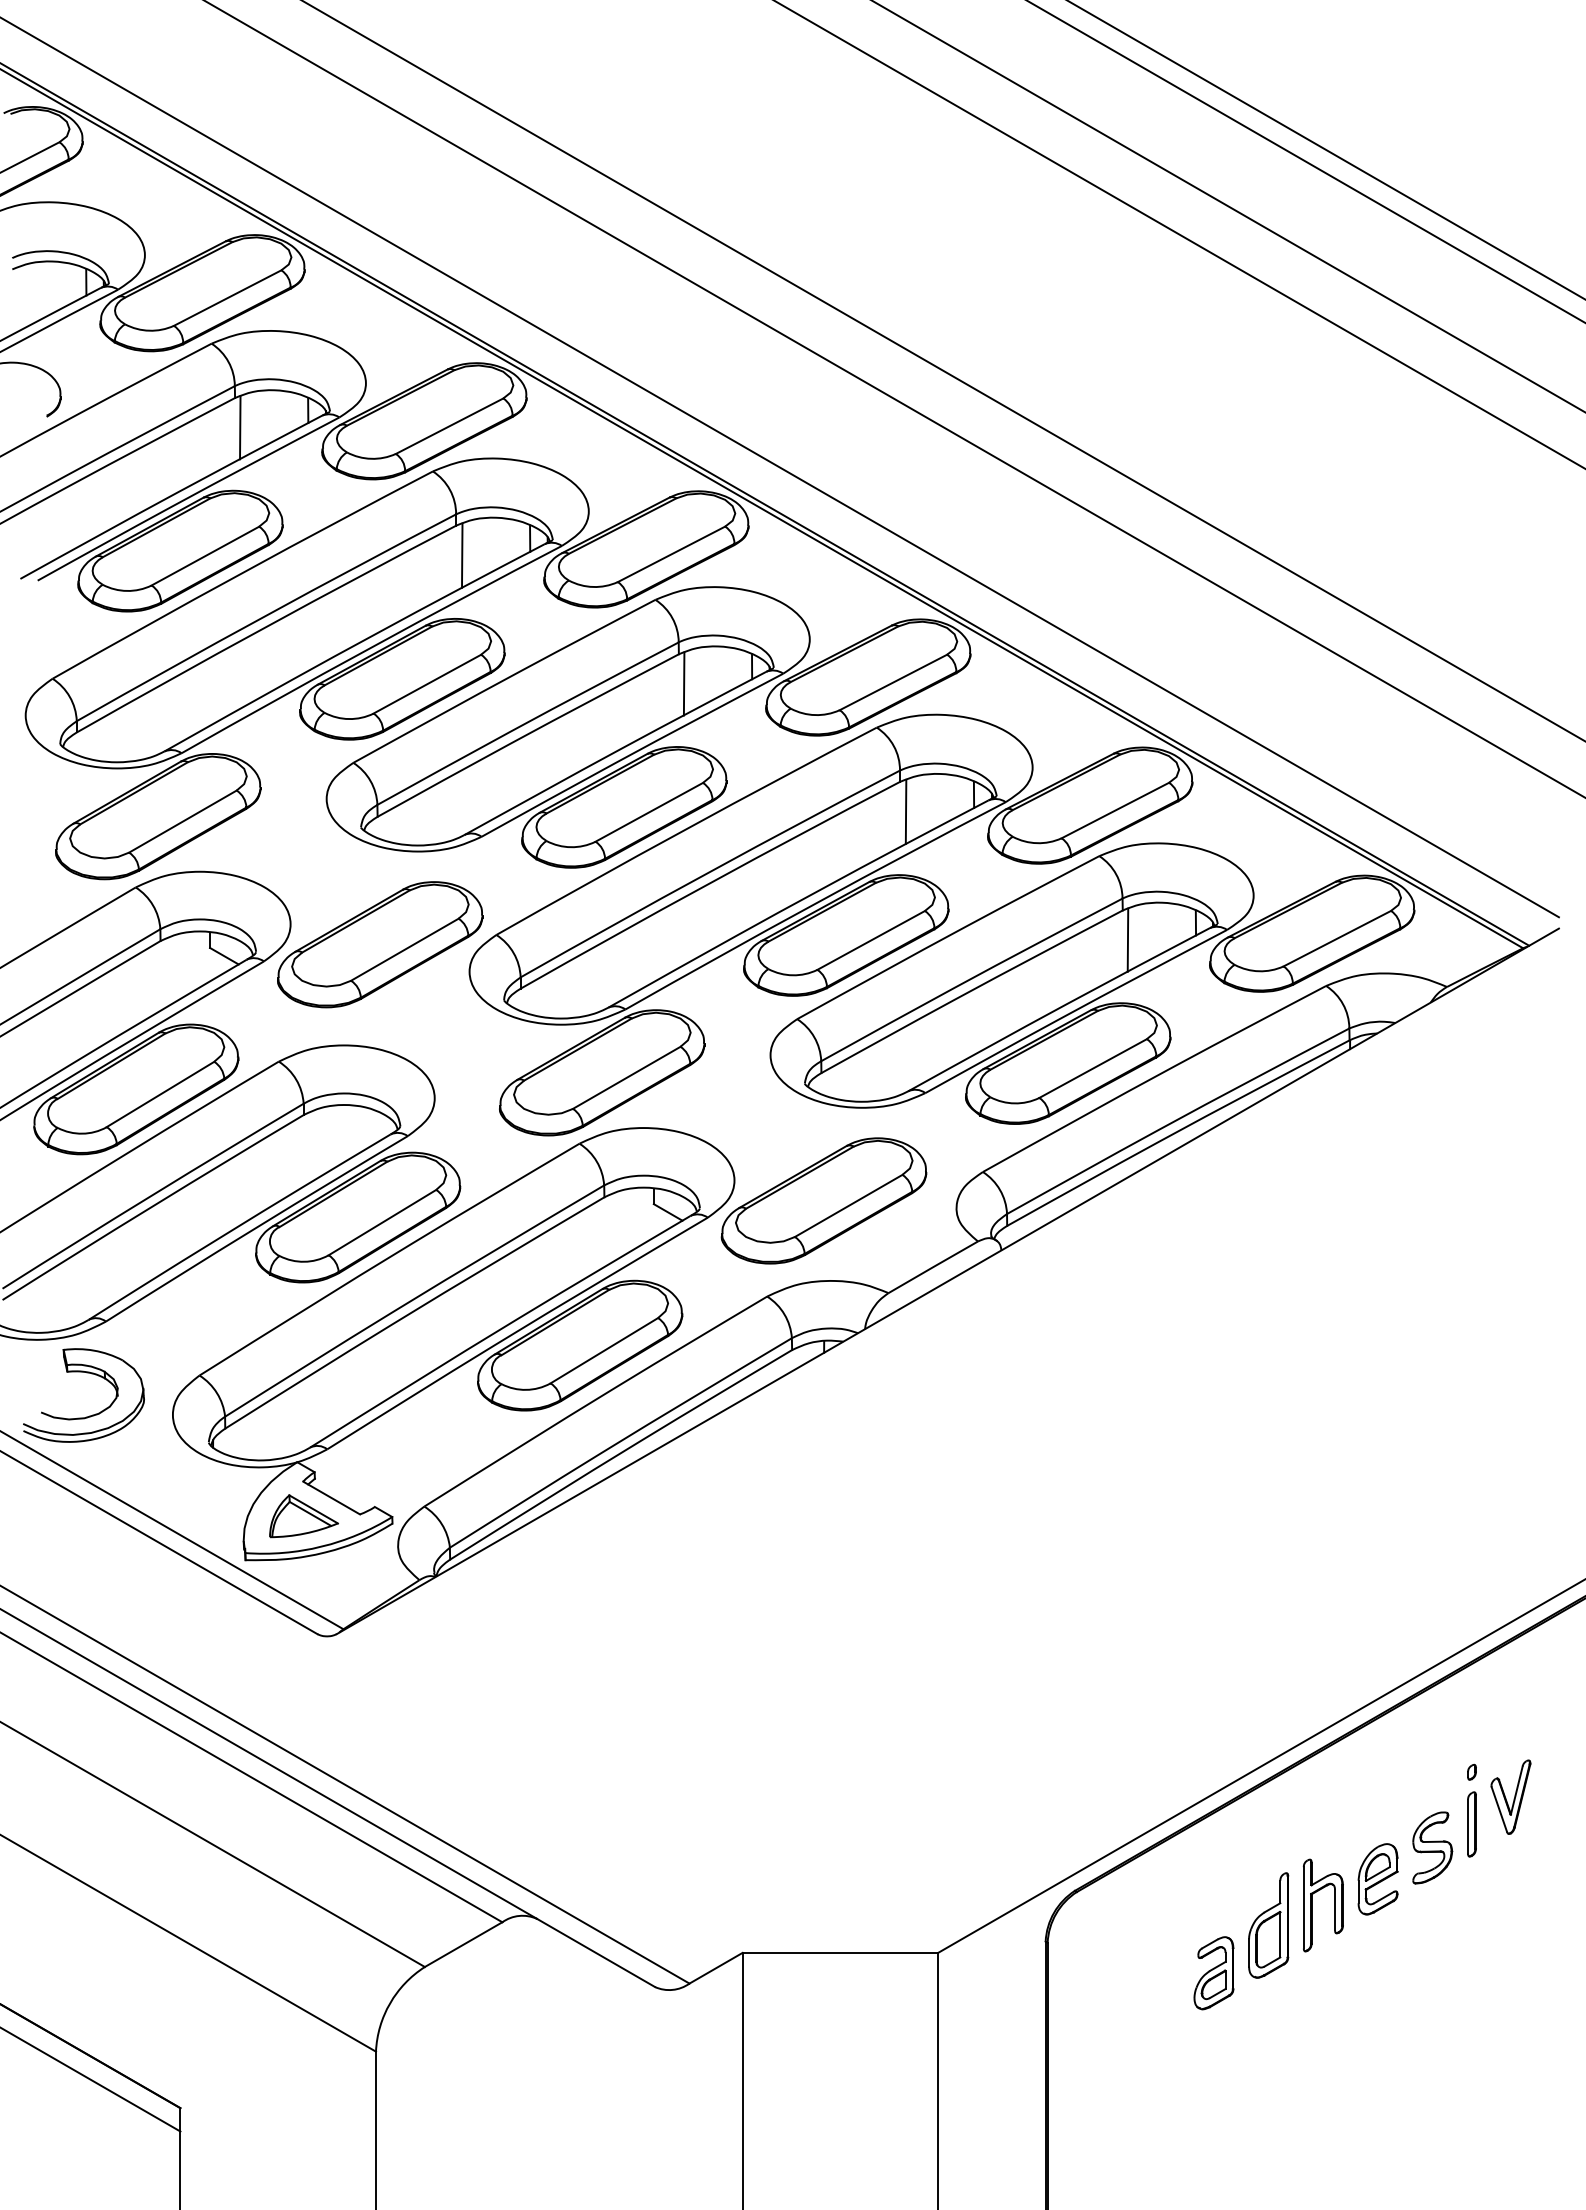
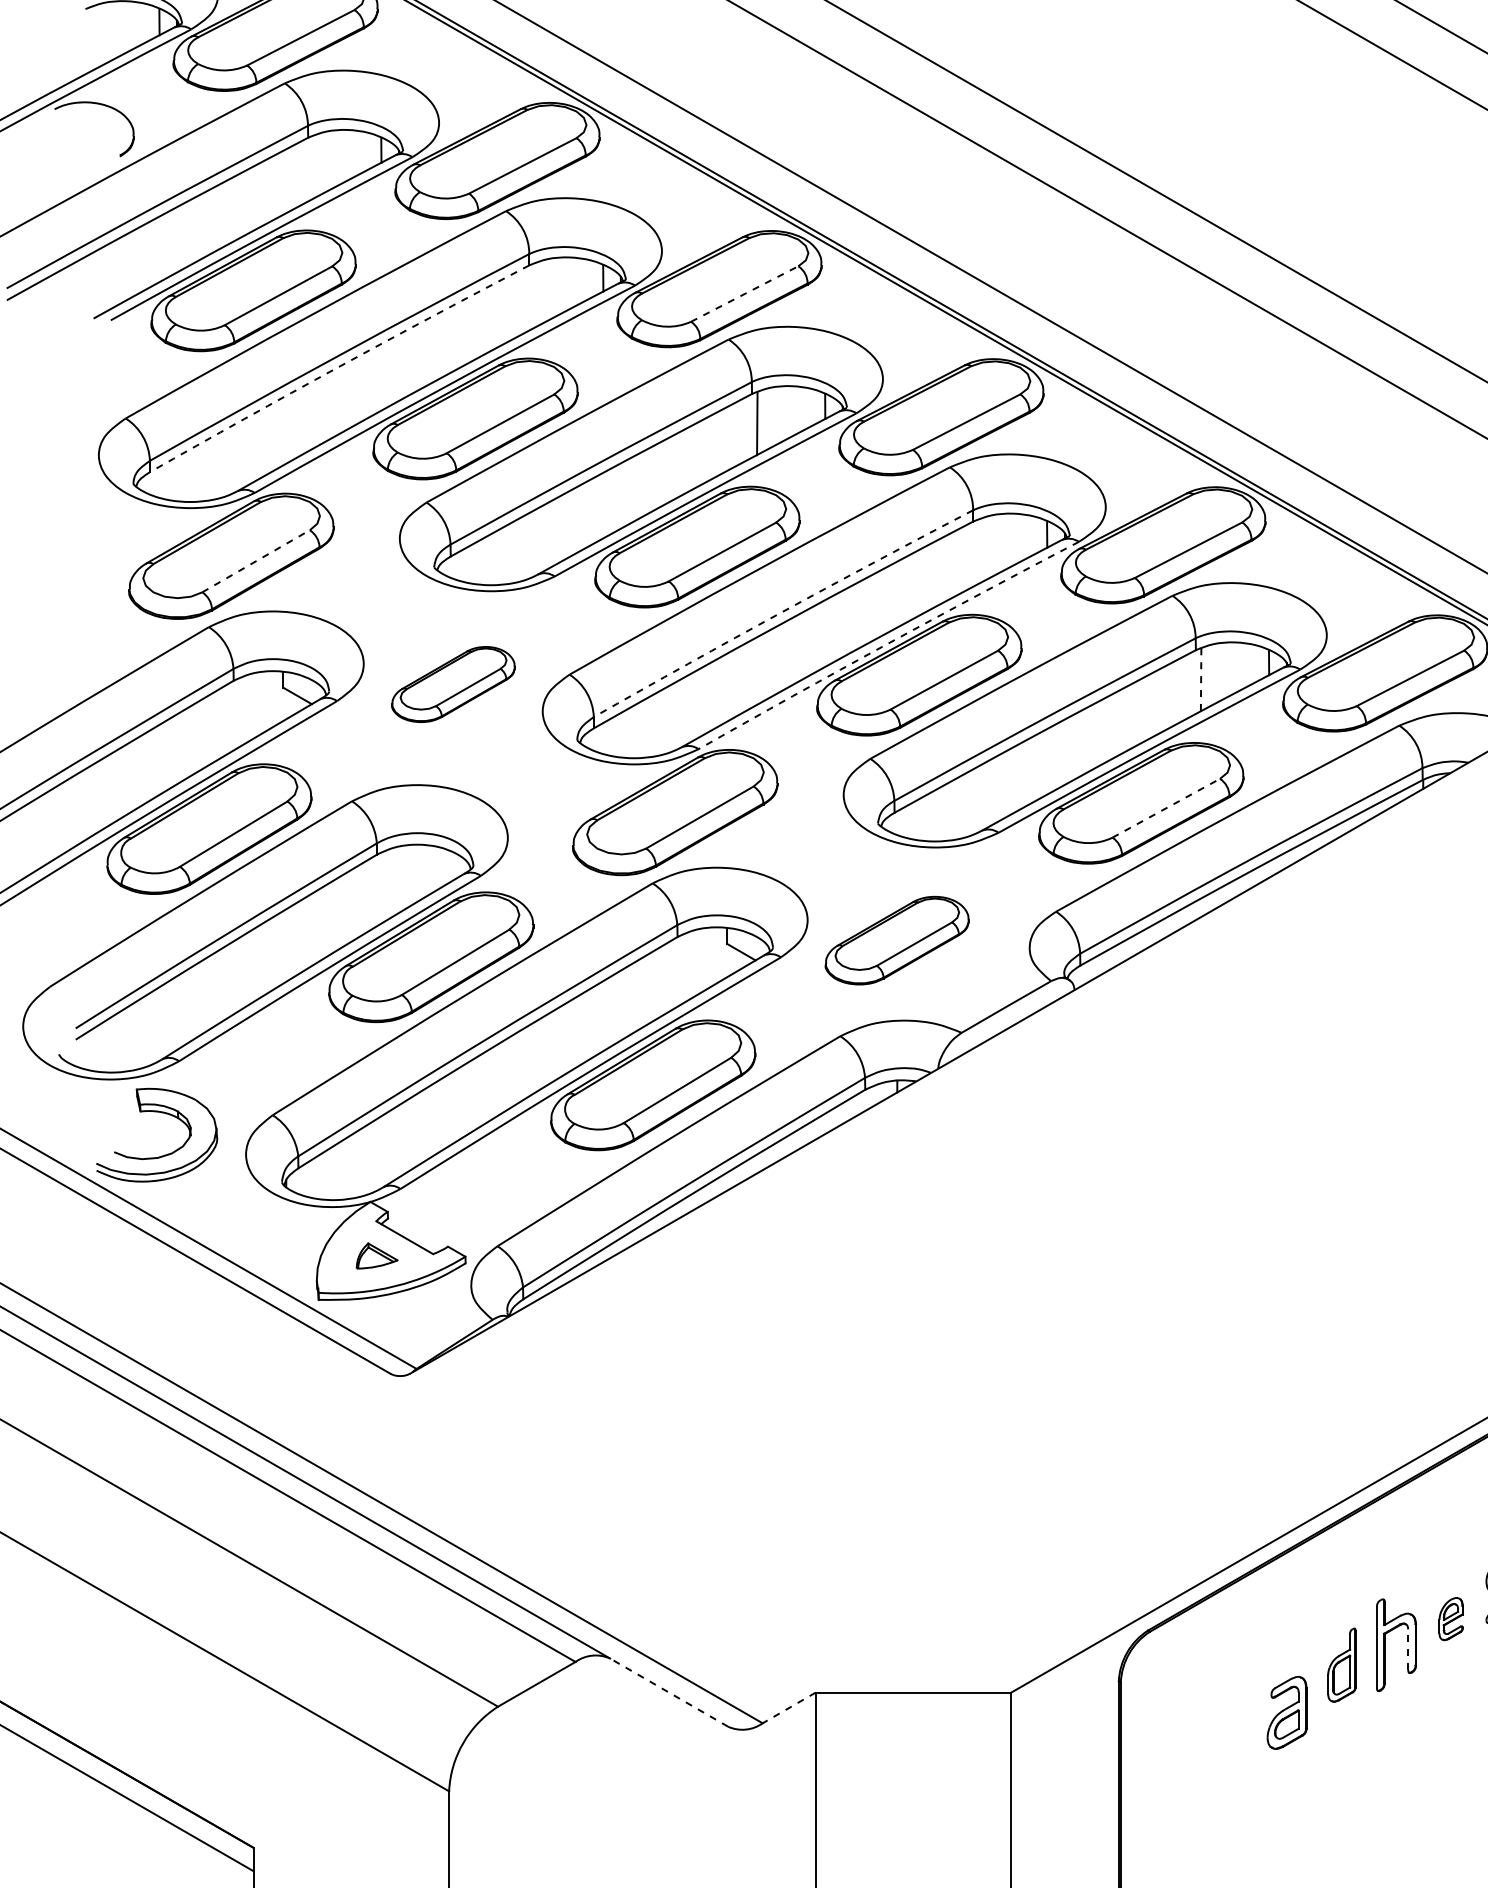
line: (240, 427) -> (313, 167), removed
line: (671, 554) -> (744, 294), solid -> dashed
line: (462, 555) -> (535, 295), removed
arc: (265, 627) -> (338, 367), solid -> dashed
line: (905, 811) -> (978, 551), removed
line: (183, 821) -> (256, 561), solid -> dashed
arc: (709, 872) -> (782, 612), solid -> dashed
arc: (814, 904) -> (887, 644), solid -> dashed
line: (1127, 940) -> (1200, 680), solid -> dashed
part: (380, 944) -> (453, 684), size x0.6
line: (1093, 1068) -> (1166, 808), solid -> dashed
part: (823, 1200) -> (896, 940), size x0.7
part: (303, 1516) -> (376, 1256), size x0.6
part: (1377, 1879) -> (1450, 1619), size x0.6
line: (1335, 1909) -> (1408, 1649), solid -> dashed
part: (1268, 1925) -> (1341, 1665), size x0.7
line: (595, 1952) -> (668, 1692), solid -> dashed
line: (716, 1968) -> (789, 1708), solid -> dashed

